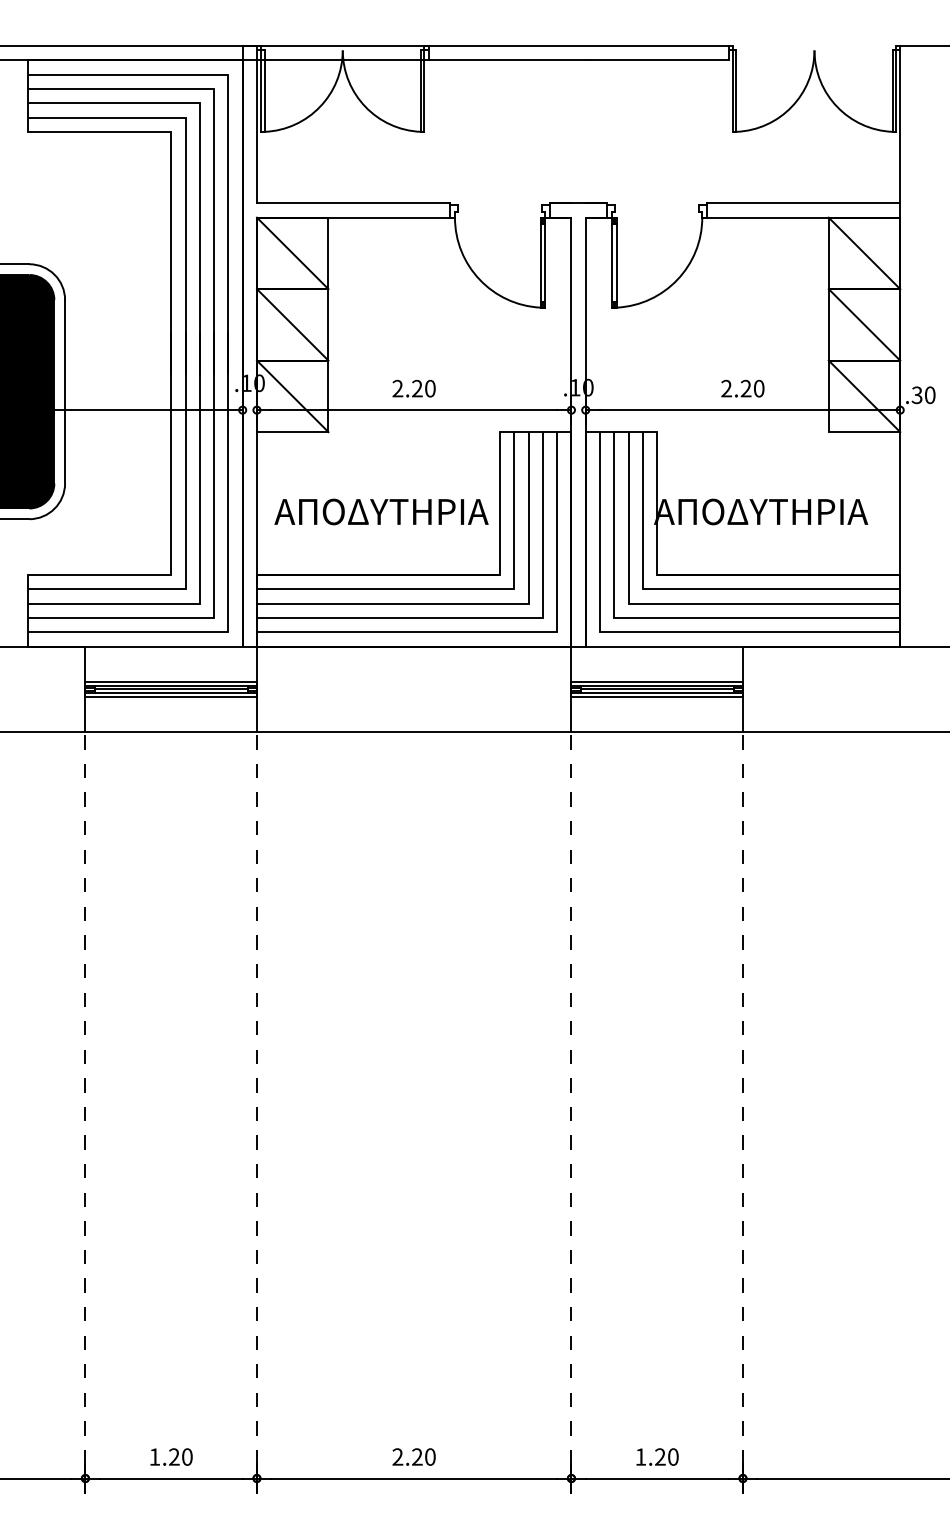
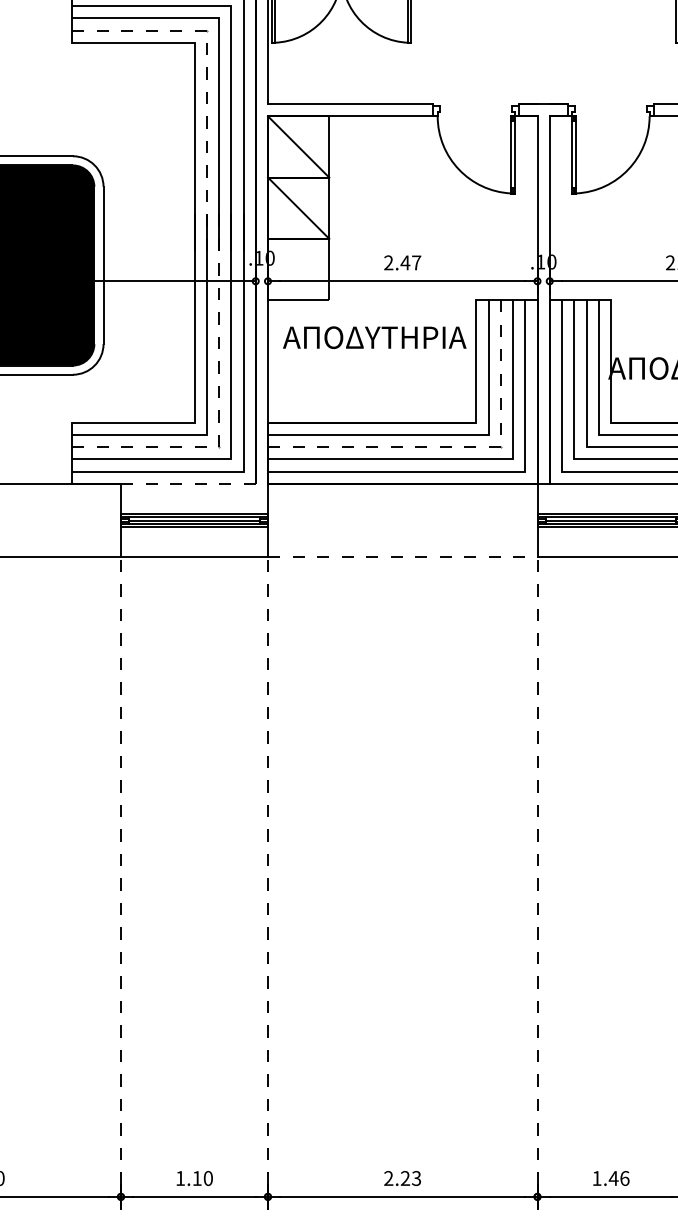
line: (185, 166) -> (206, 72), solid -> dashed
text: (423, 388) -> (410, 262), 2.20 -> 2.47
line: (292, 396) -> (298, 269), removed
text: (381, 511) -> (374, 337), moved
line: (199, 554) -> (218, 404), solid -> dashed
line: (479, 603) -> (458, 446), solid -> dashed
line: (171, 646) -> (194, 483), solid -> dashed
line: (414, 732) -> (403, 557), solid -> dashed
text: (174, 1456) -> (197, 1178), 1.20 -> 1.10
text: (429, 1456) -> (415, 1178), 2.20 -> 2.23
text: (666, 1456) -> (618, 1178), 1.20 -> 1.46

